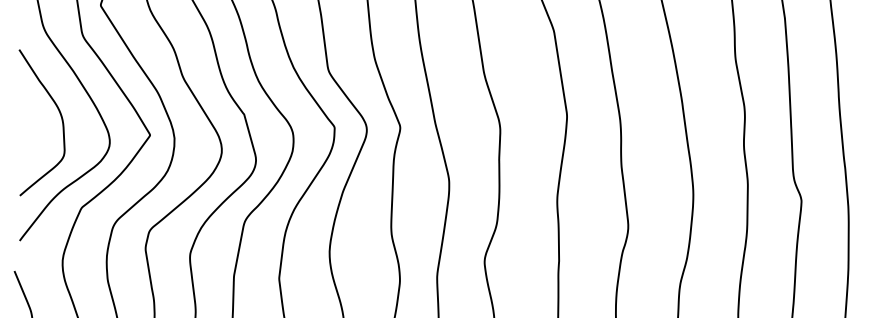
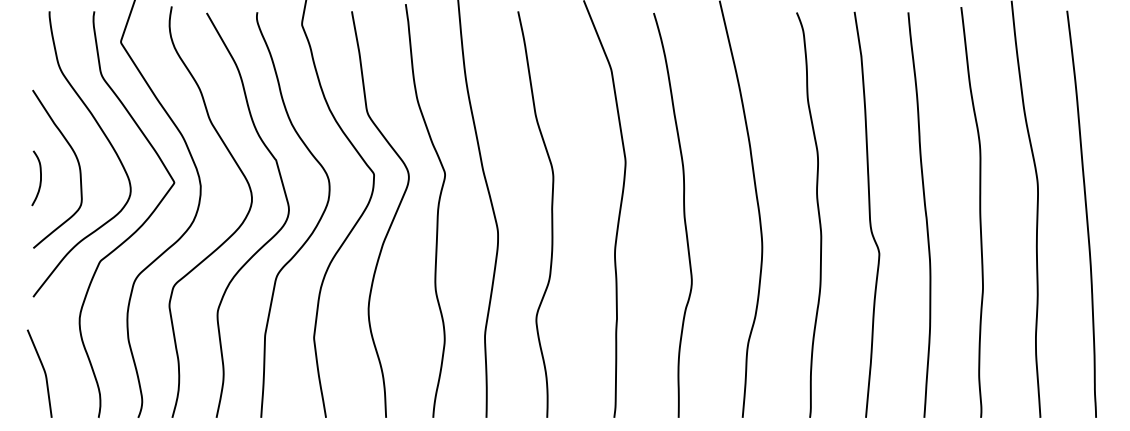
curve: (26, 131) -> (40, 178), added

